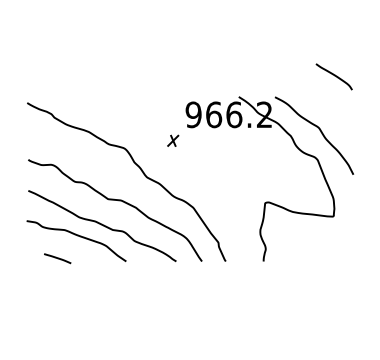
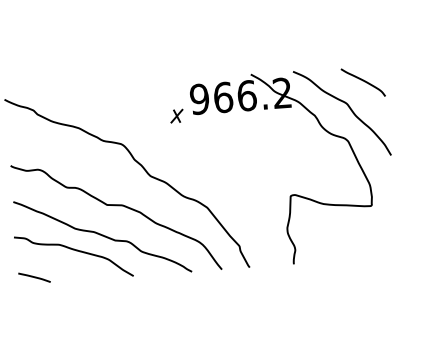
curve: (333, 75) -> (362, 81), moved
part: (173, 140) -> (177, 115), moved
line: (57, 258) -> (34, 277), moved

